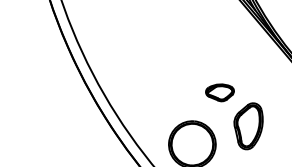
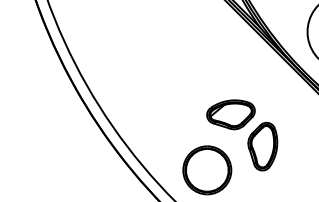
part: (219, 92) -> (230, 114), size x1.67

